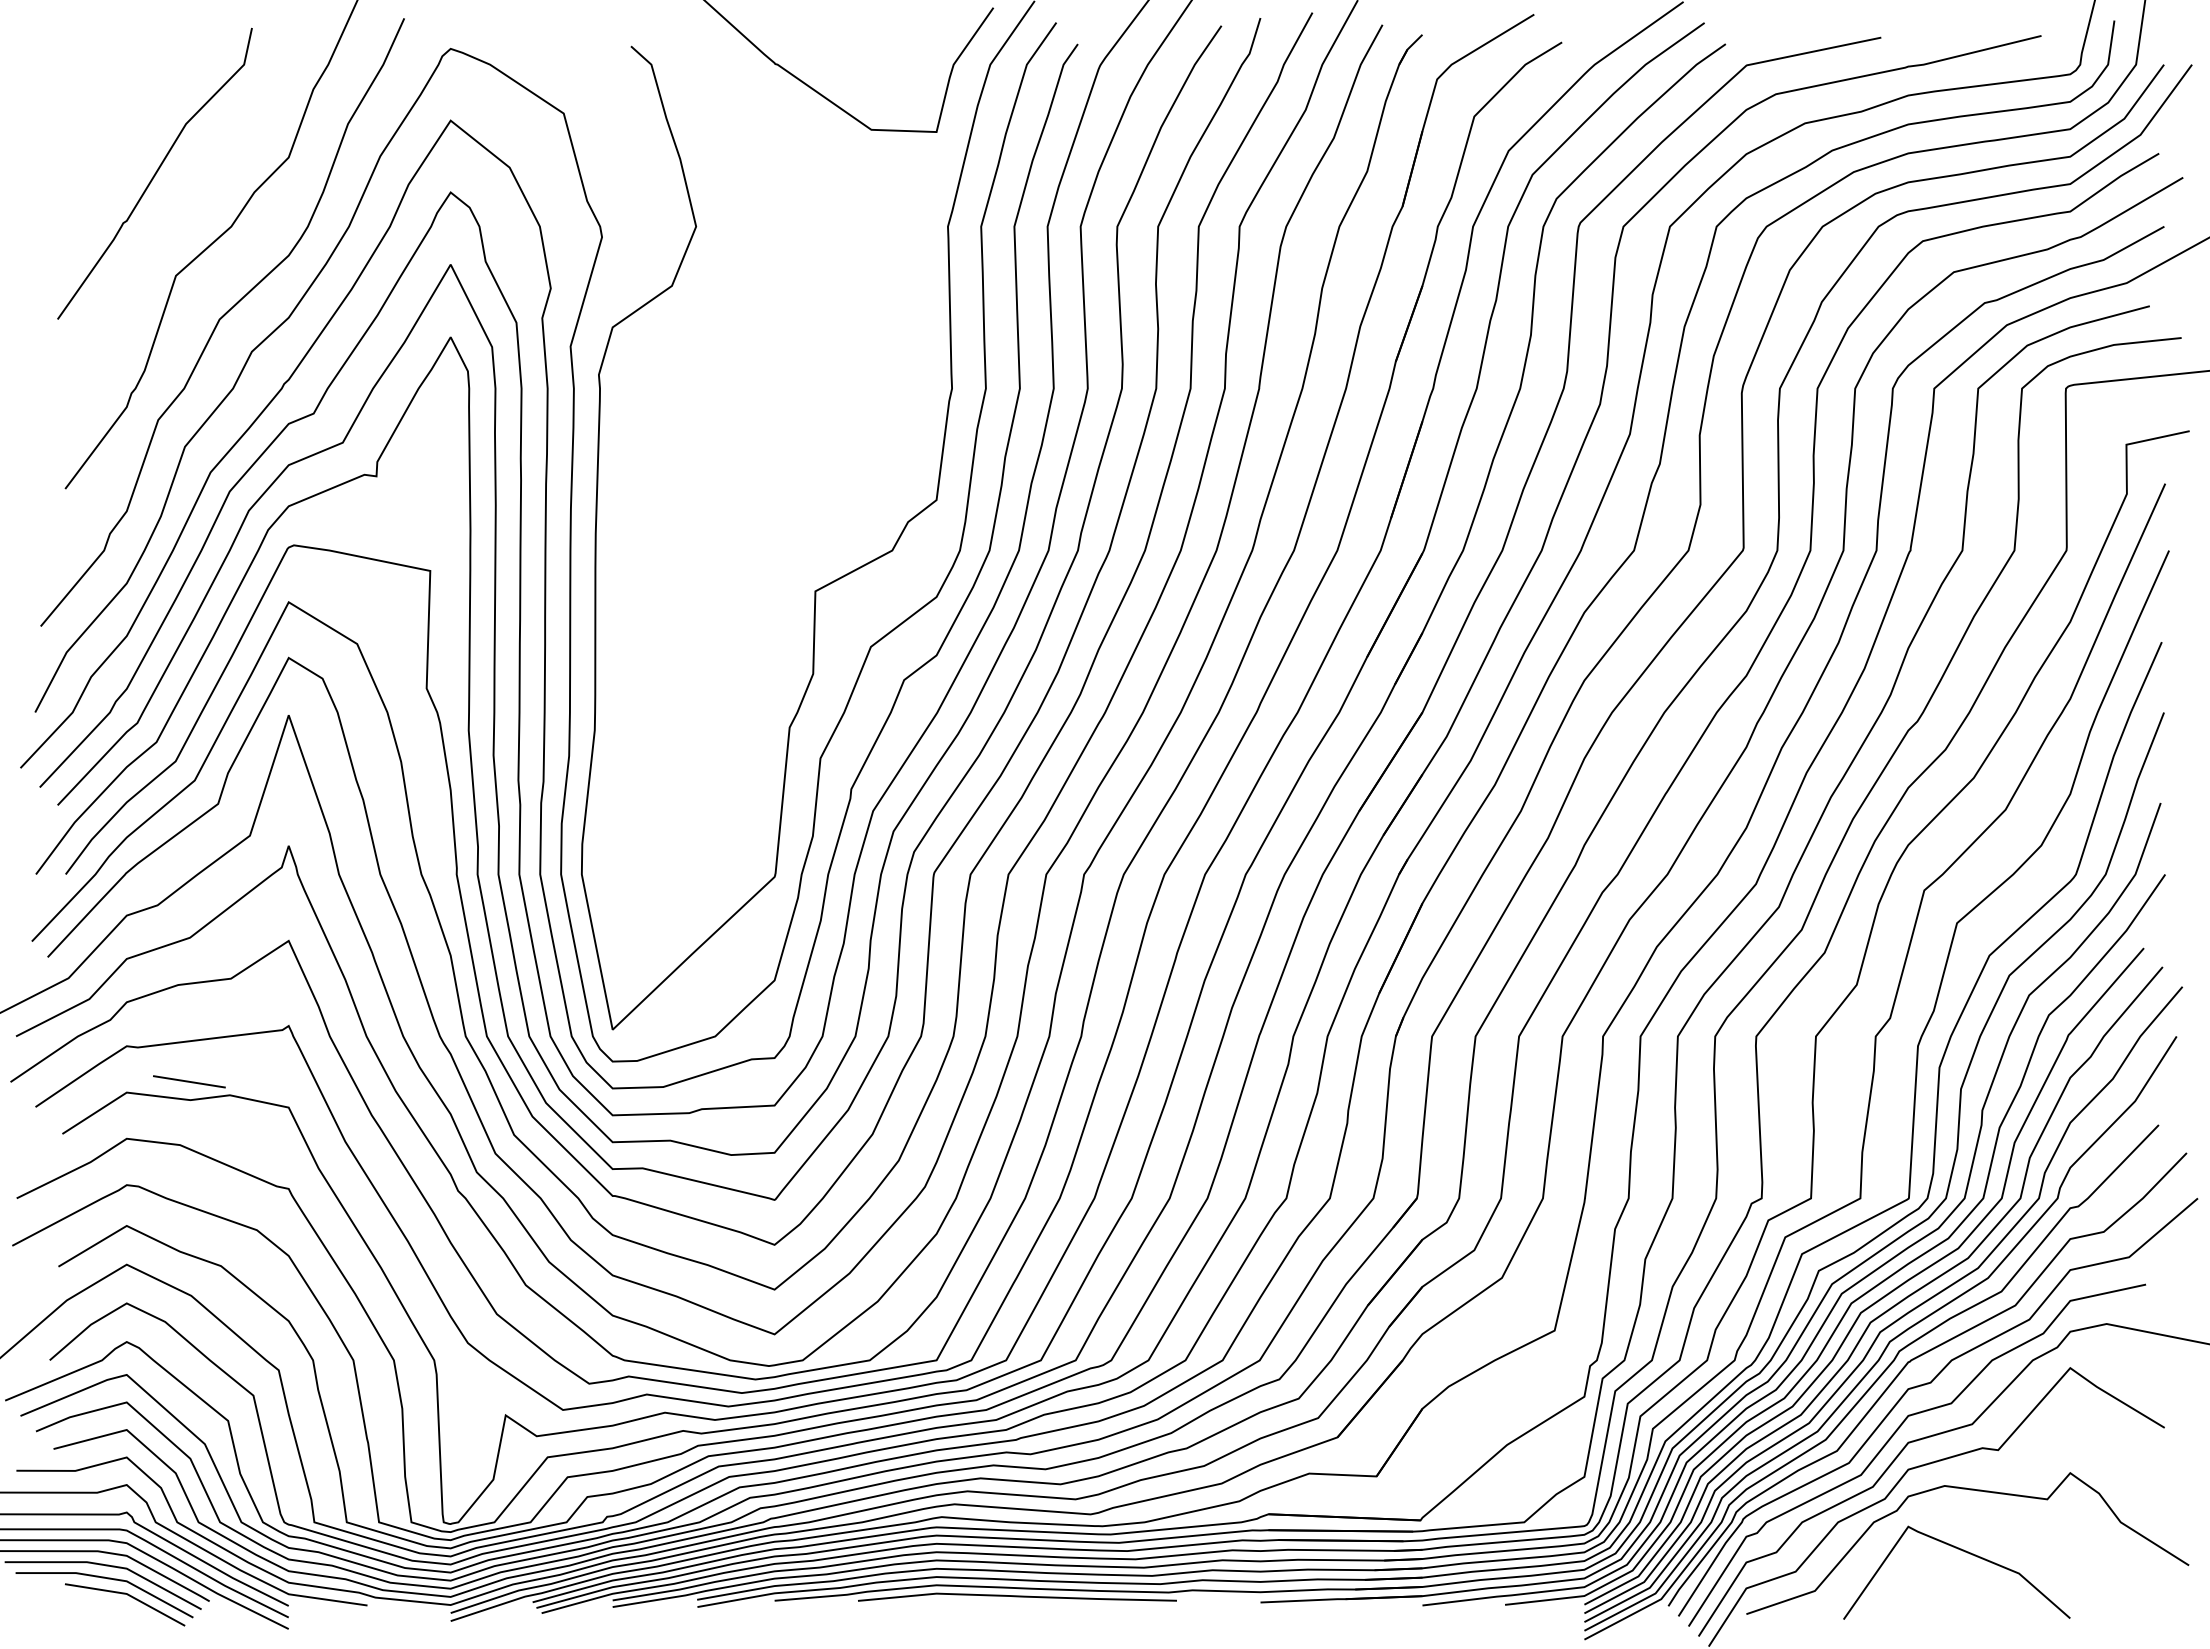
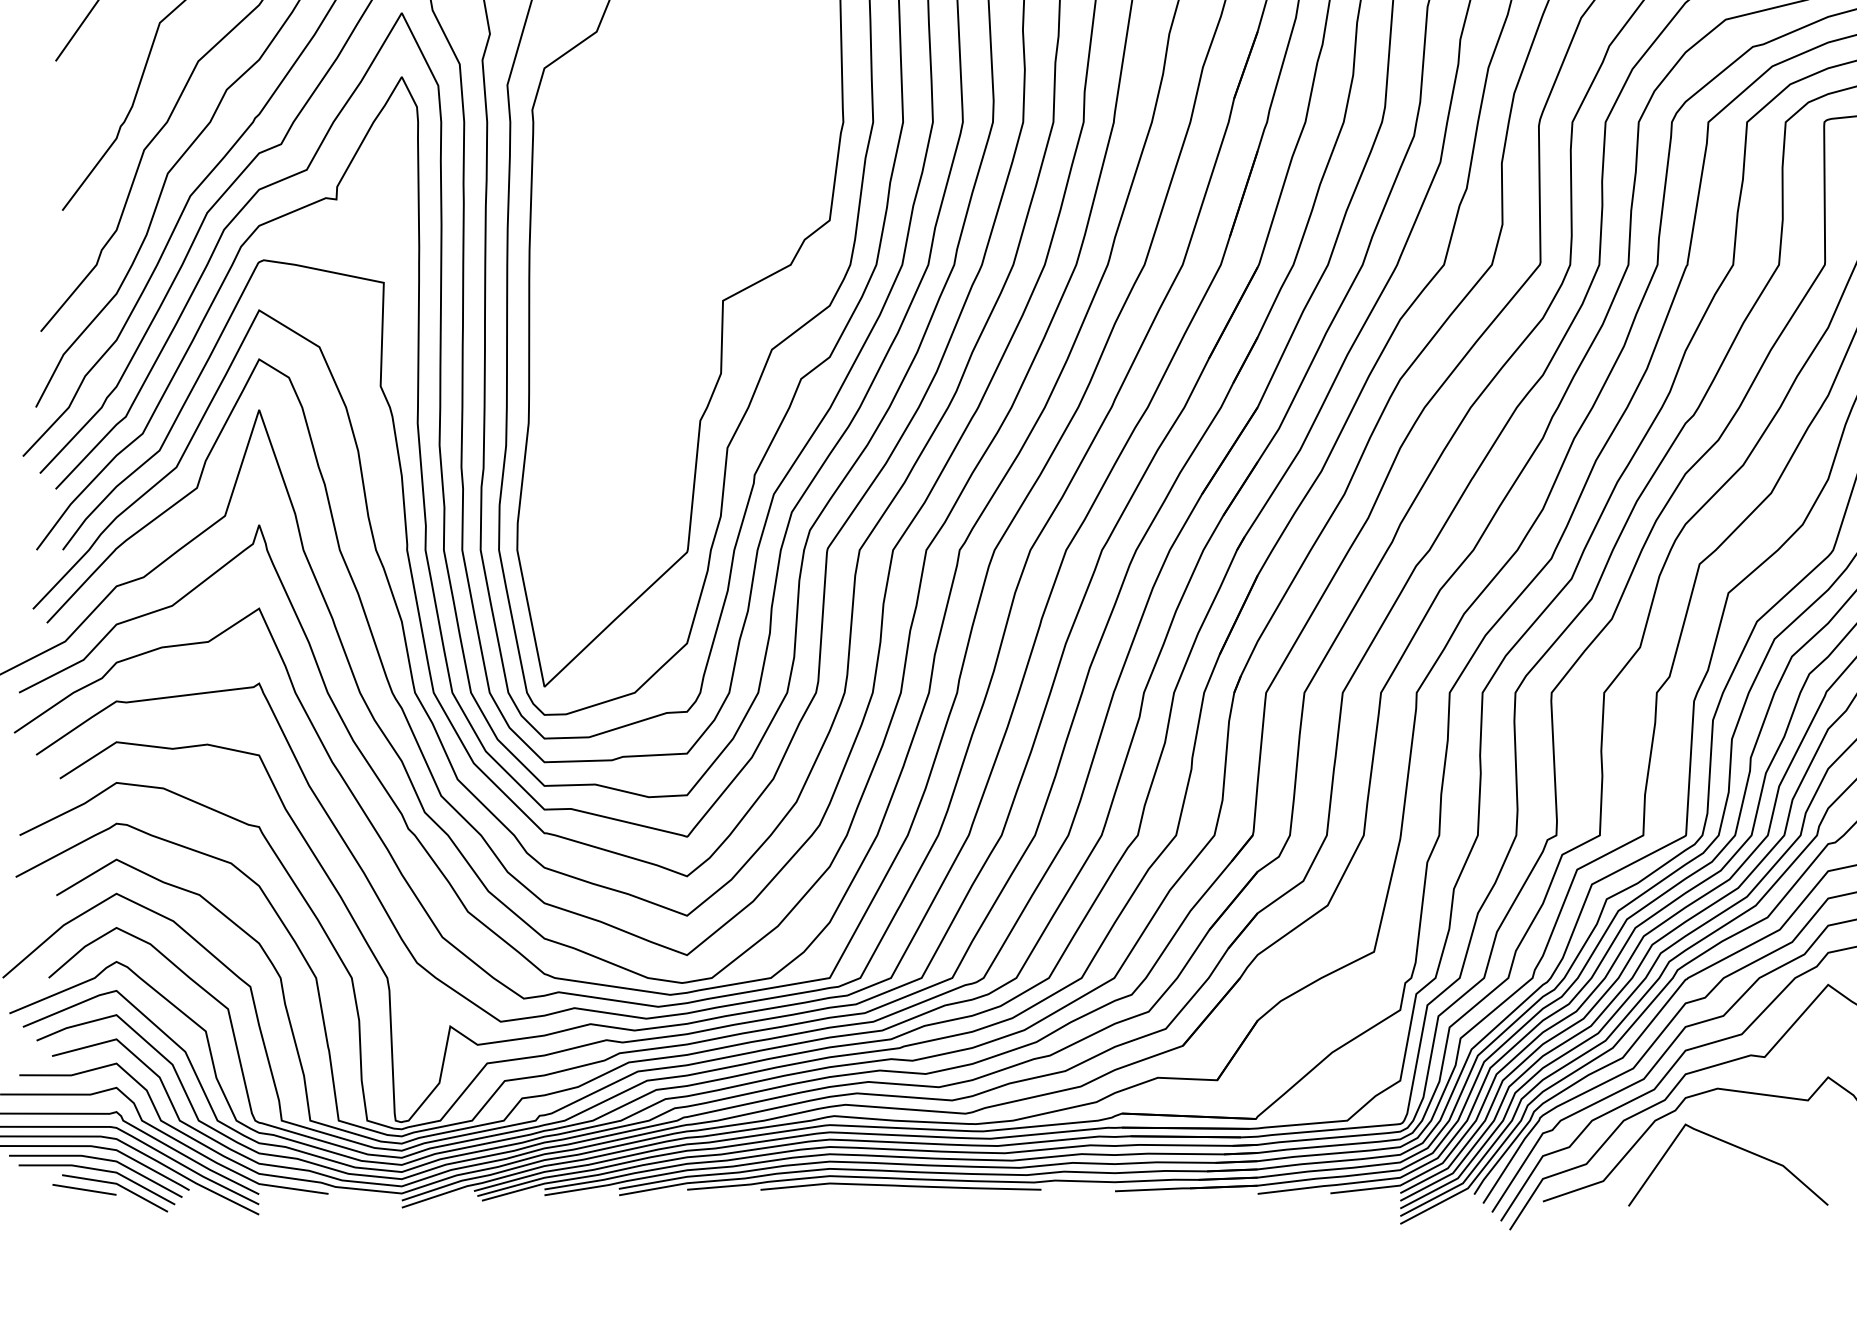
line: (189, 1081) -> (84, 1189), moved

